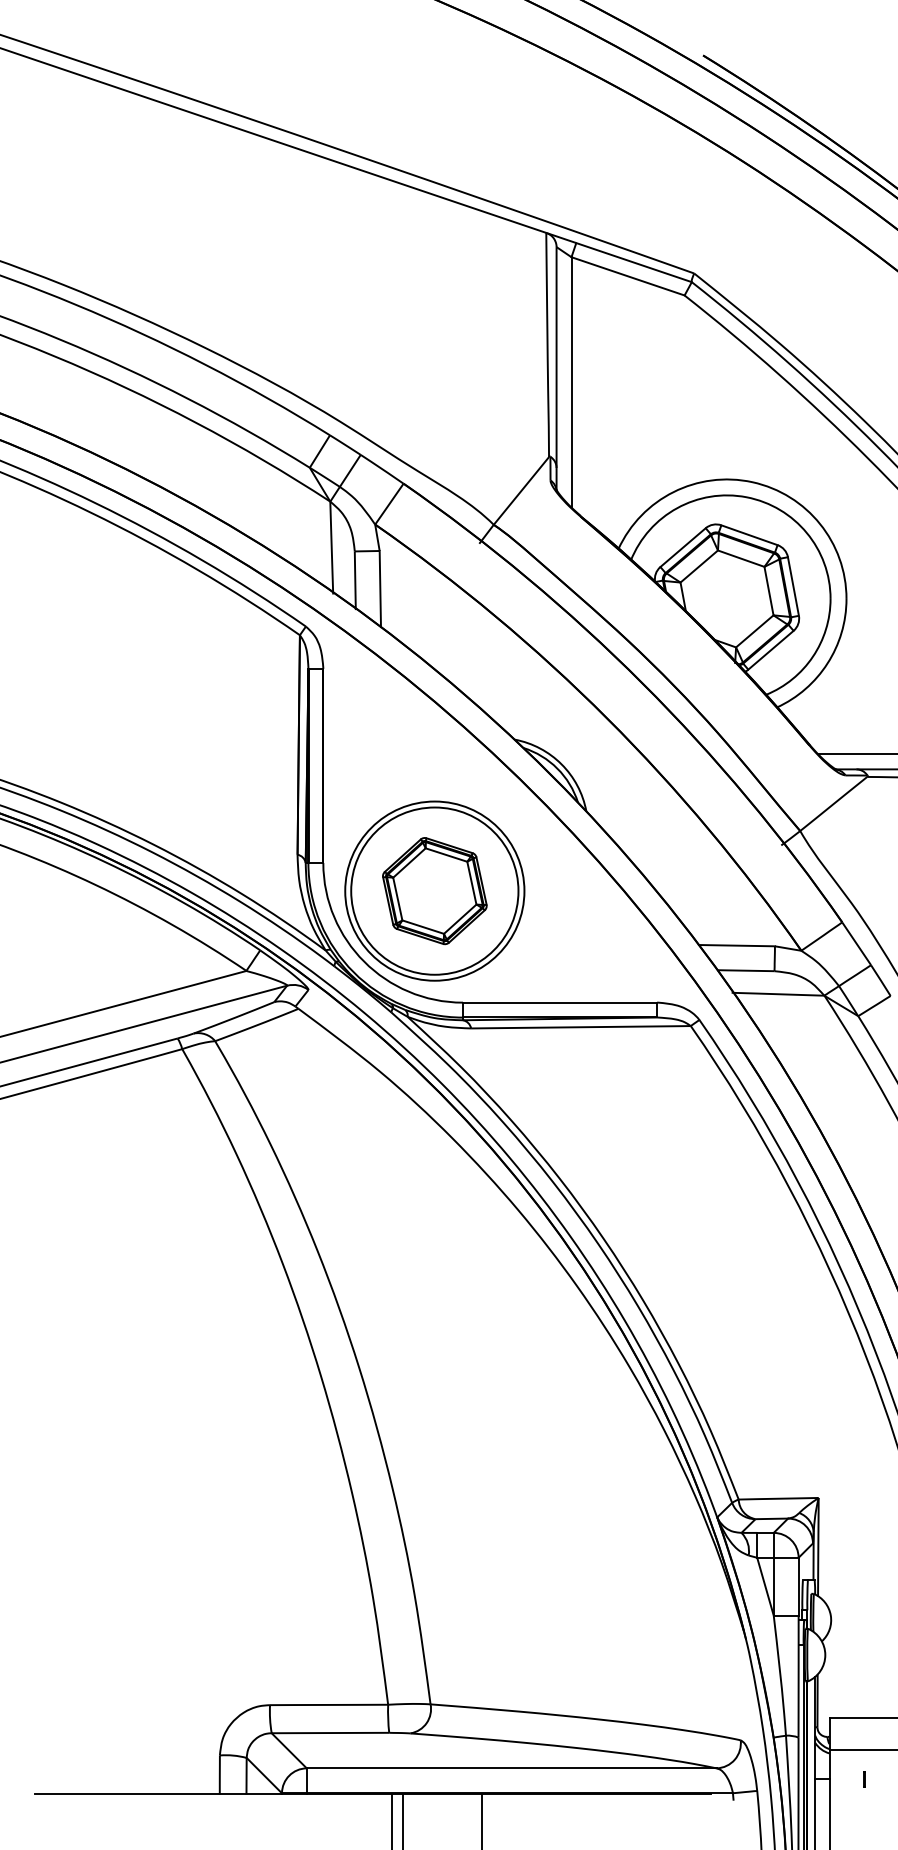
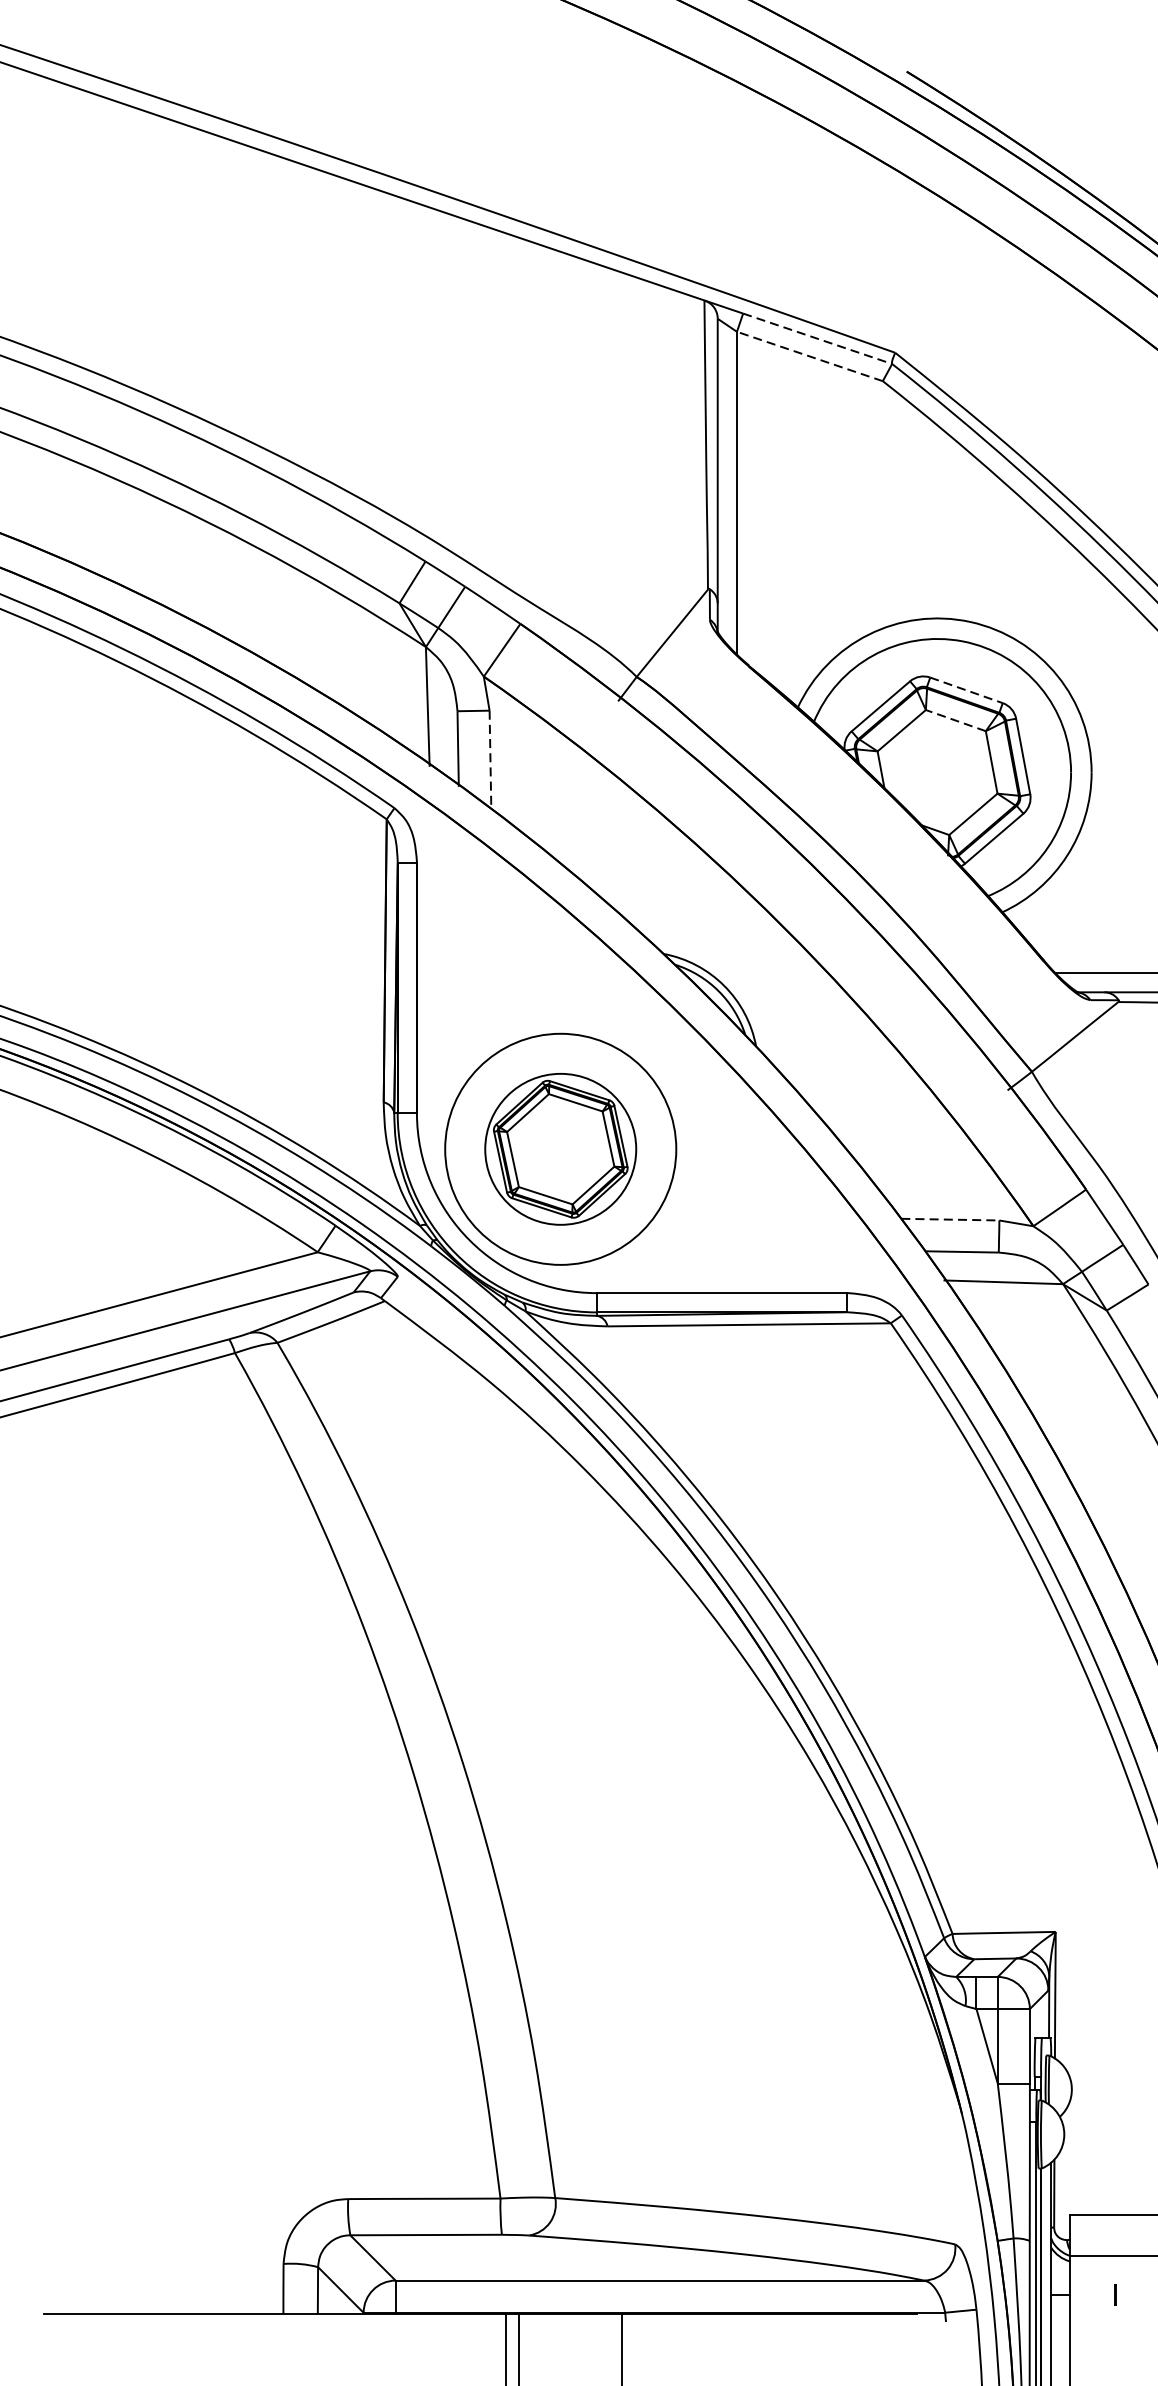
line: (634, 262) -> (818, 338), solid -> dashed
line: (628, 276) -> (810, 356), solid -> dashed
line: (749, 535) -> (966, 690), solid -> dashed
line: (741, 558) -> (956, 720), solid -> dashed
line: (380, 589) -> (490, 760), solid -> dashed
circle: (434, 890) -> (560, 1148), size x0.7
line: (737, 945) -> (951, 1219), solid -> dashed

